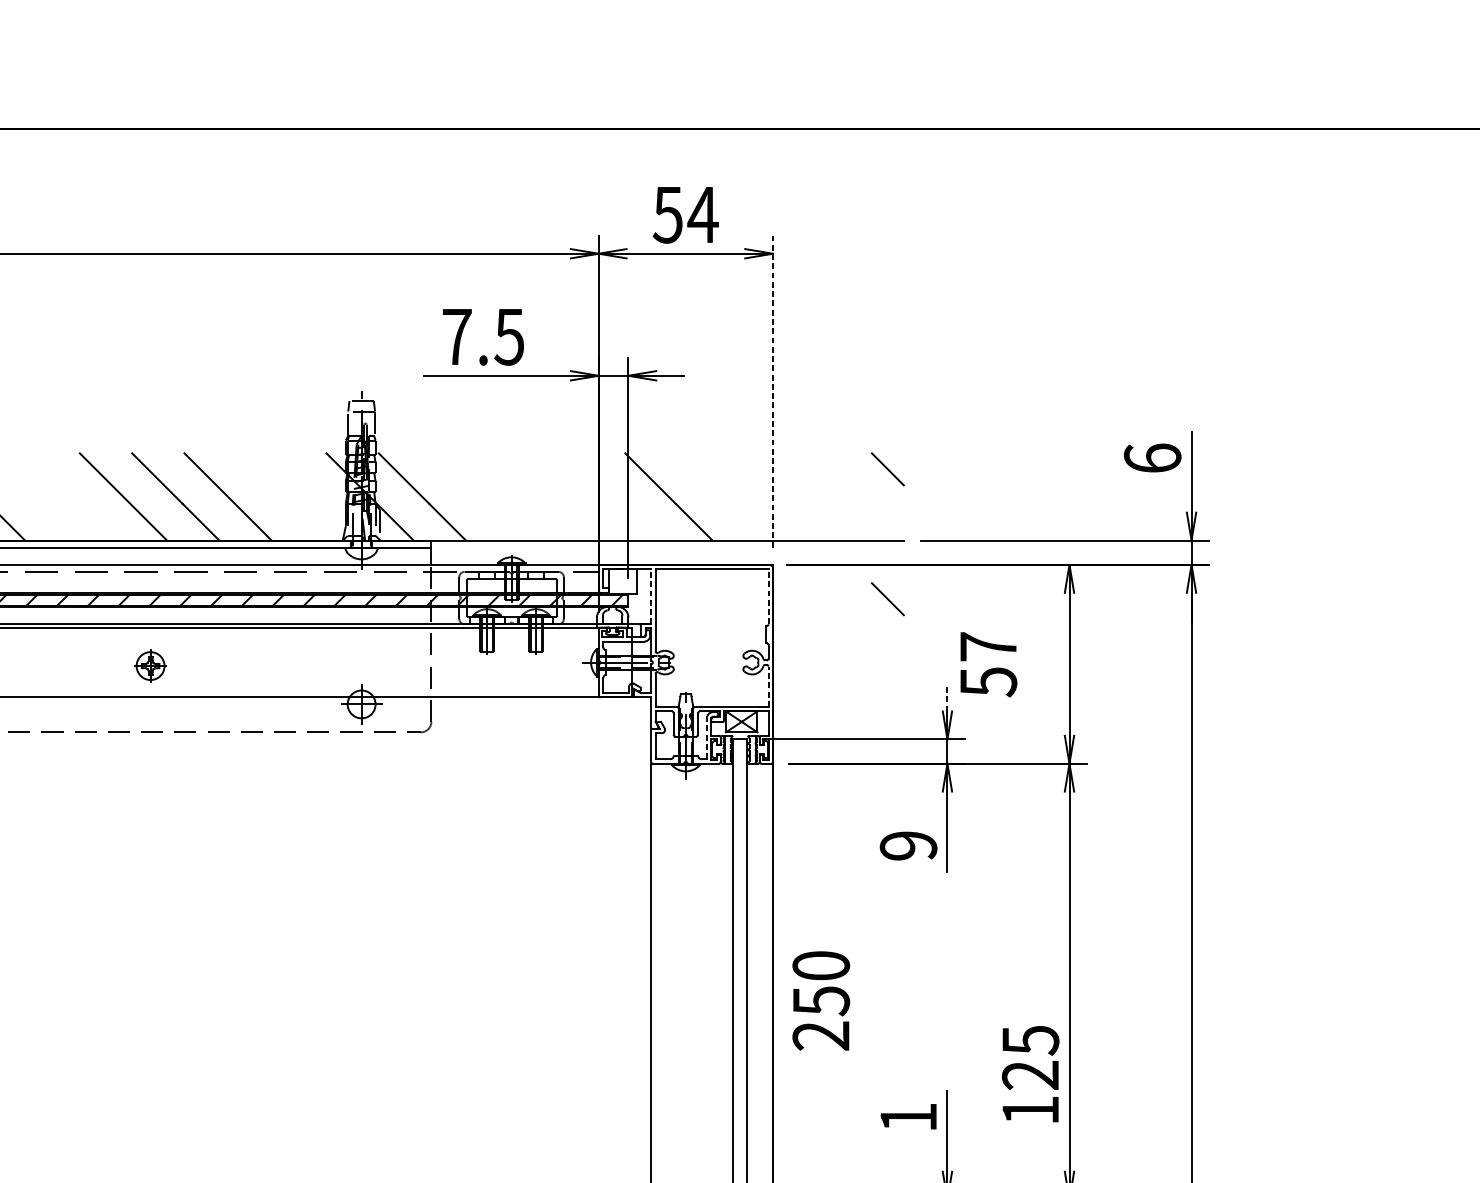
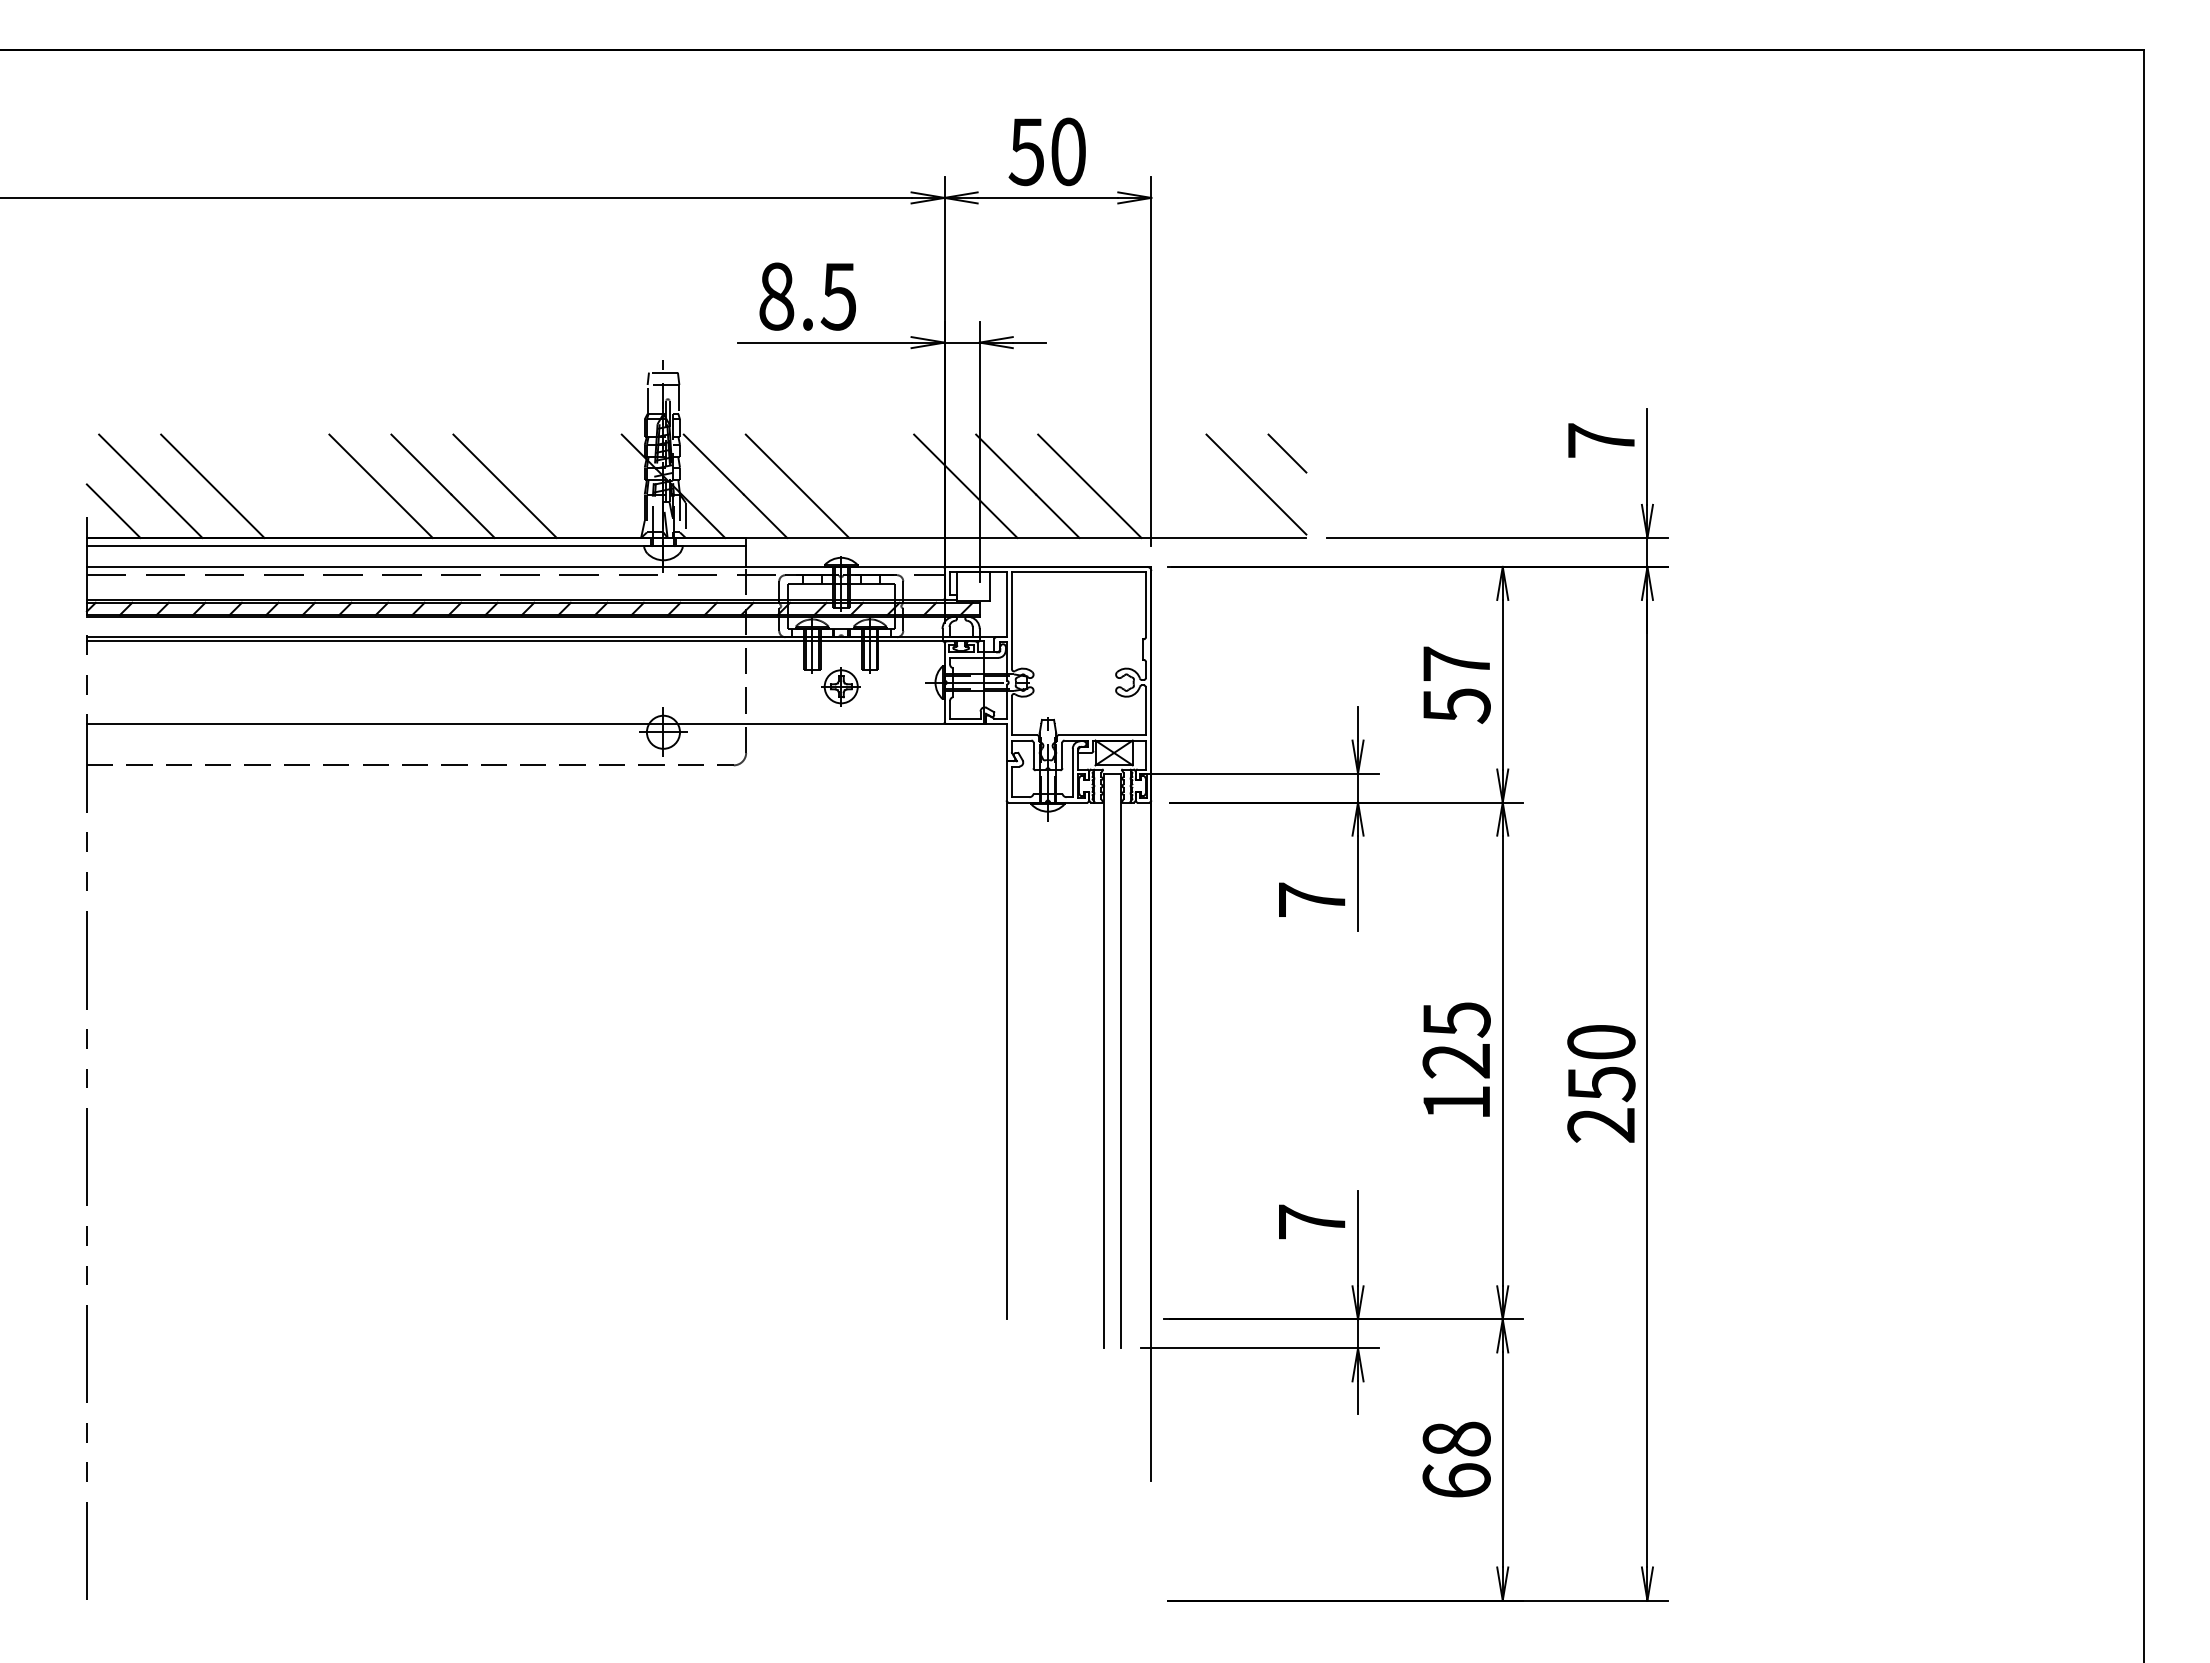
text: (703, 214) -> (1068, 151), 54 -> 50
text: (456, 336) -> (776, 296), 7.5 -> 8.5
line: (773, 391) -> (1151, 361), dashed -> solid
text: (1152, 458) -> (1601, 440), 6 -> 7
line: (861, 495) -> (1256, 484), added
line: (474, 496) -> (797, 485), added
line: (616, 496) -> (965, 485), added
line: (720, 496) -> (1089, 485), added
line: (650, 596) -> (1006, 604), dashed -> solid
line: (768, 596) -> (1145, 604), dashed -> solid
line: (887, 599) -> (1287, 607), removed
text: (988, 664) -> (1456, 684), moved
part: (149, 665) -> (840, 686), moved
line: (768, 686) -> (1145, 711), dashed -> solid
line: (947, 697) -> (1358, 724), dashed -> solid
line: (706, 738) -> (1072, 772), dashed -> solid
text: (908, 845) -> (1311, 899), 9 -> 7
text: (821, 1000) -> (1601, 1083), moved
text: (1030, 1074) -> (1456, 1059), moved
text: (909, 1117) -> (1312, 1221), 1 -> 7

